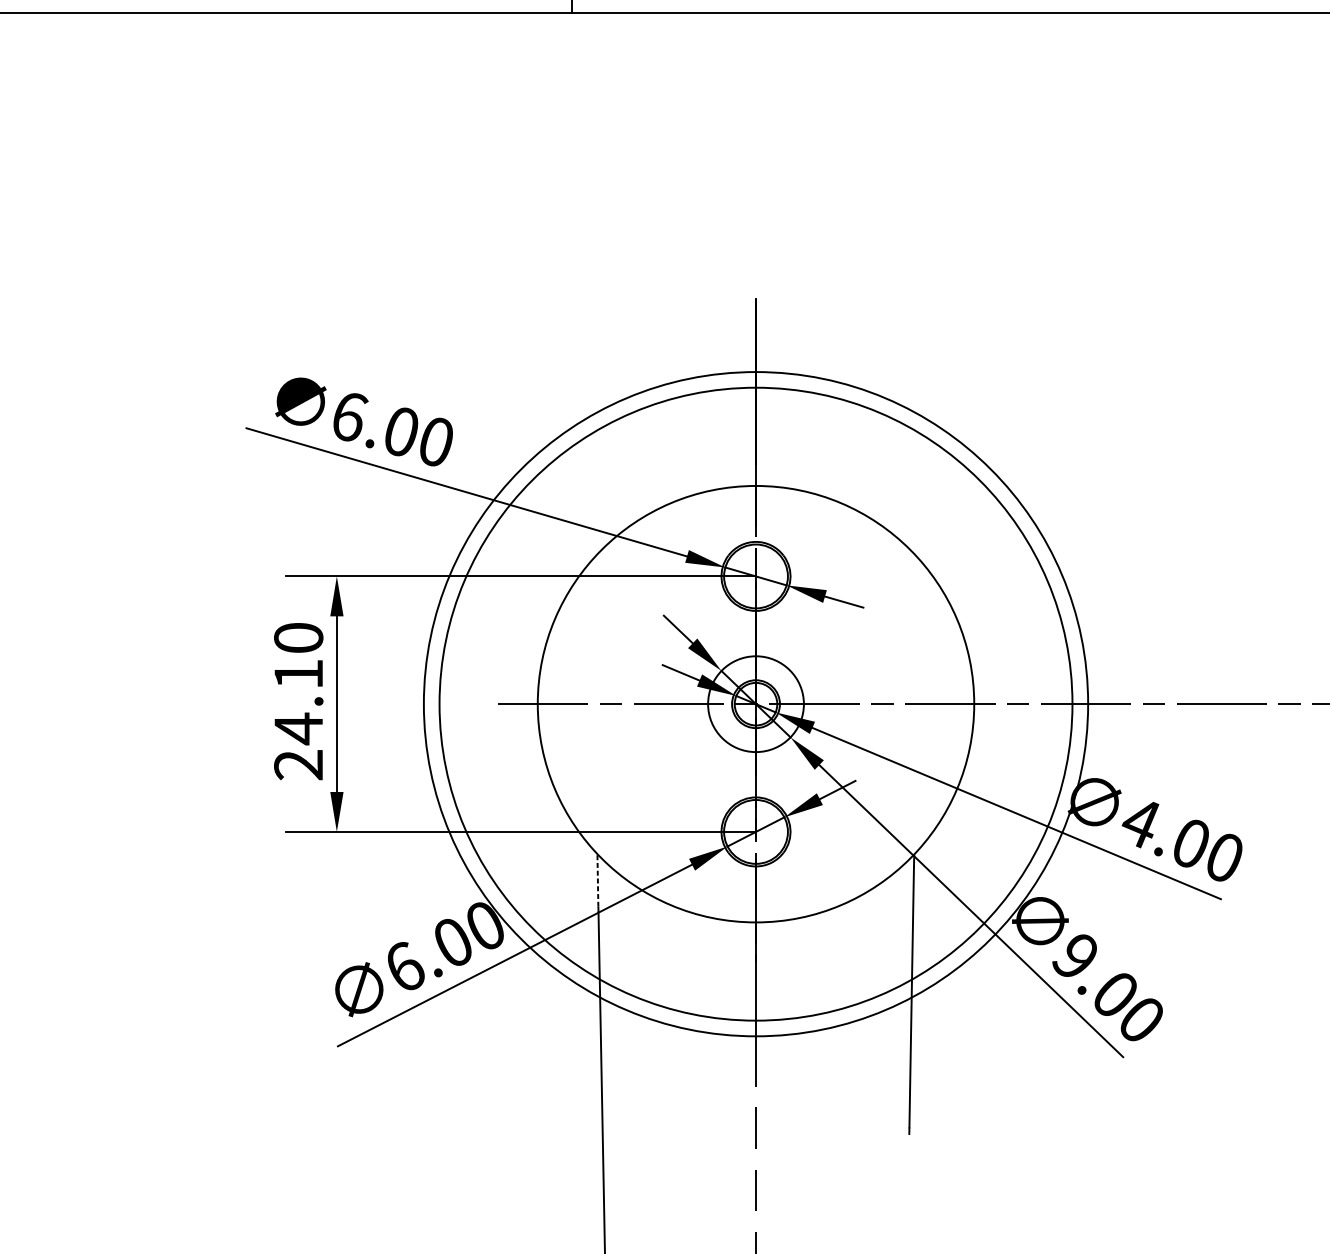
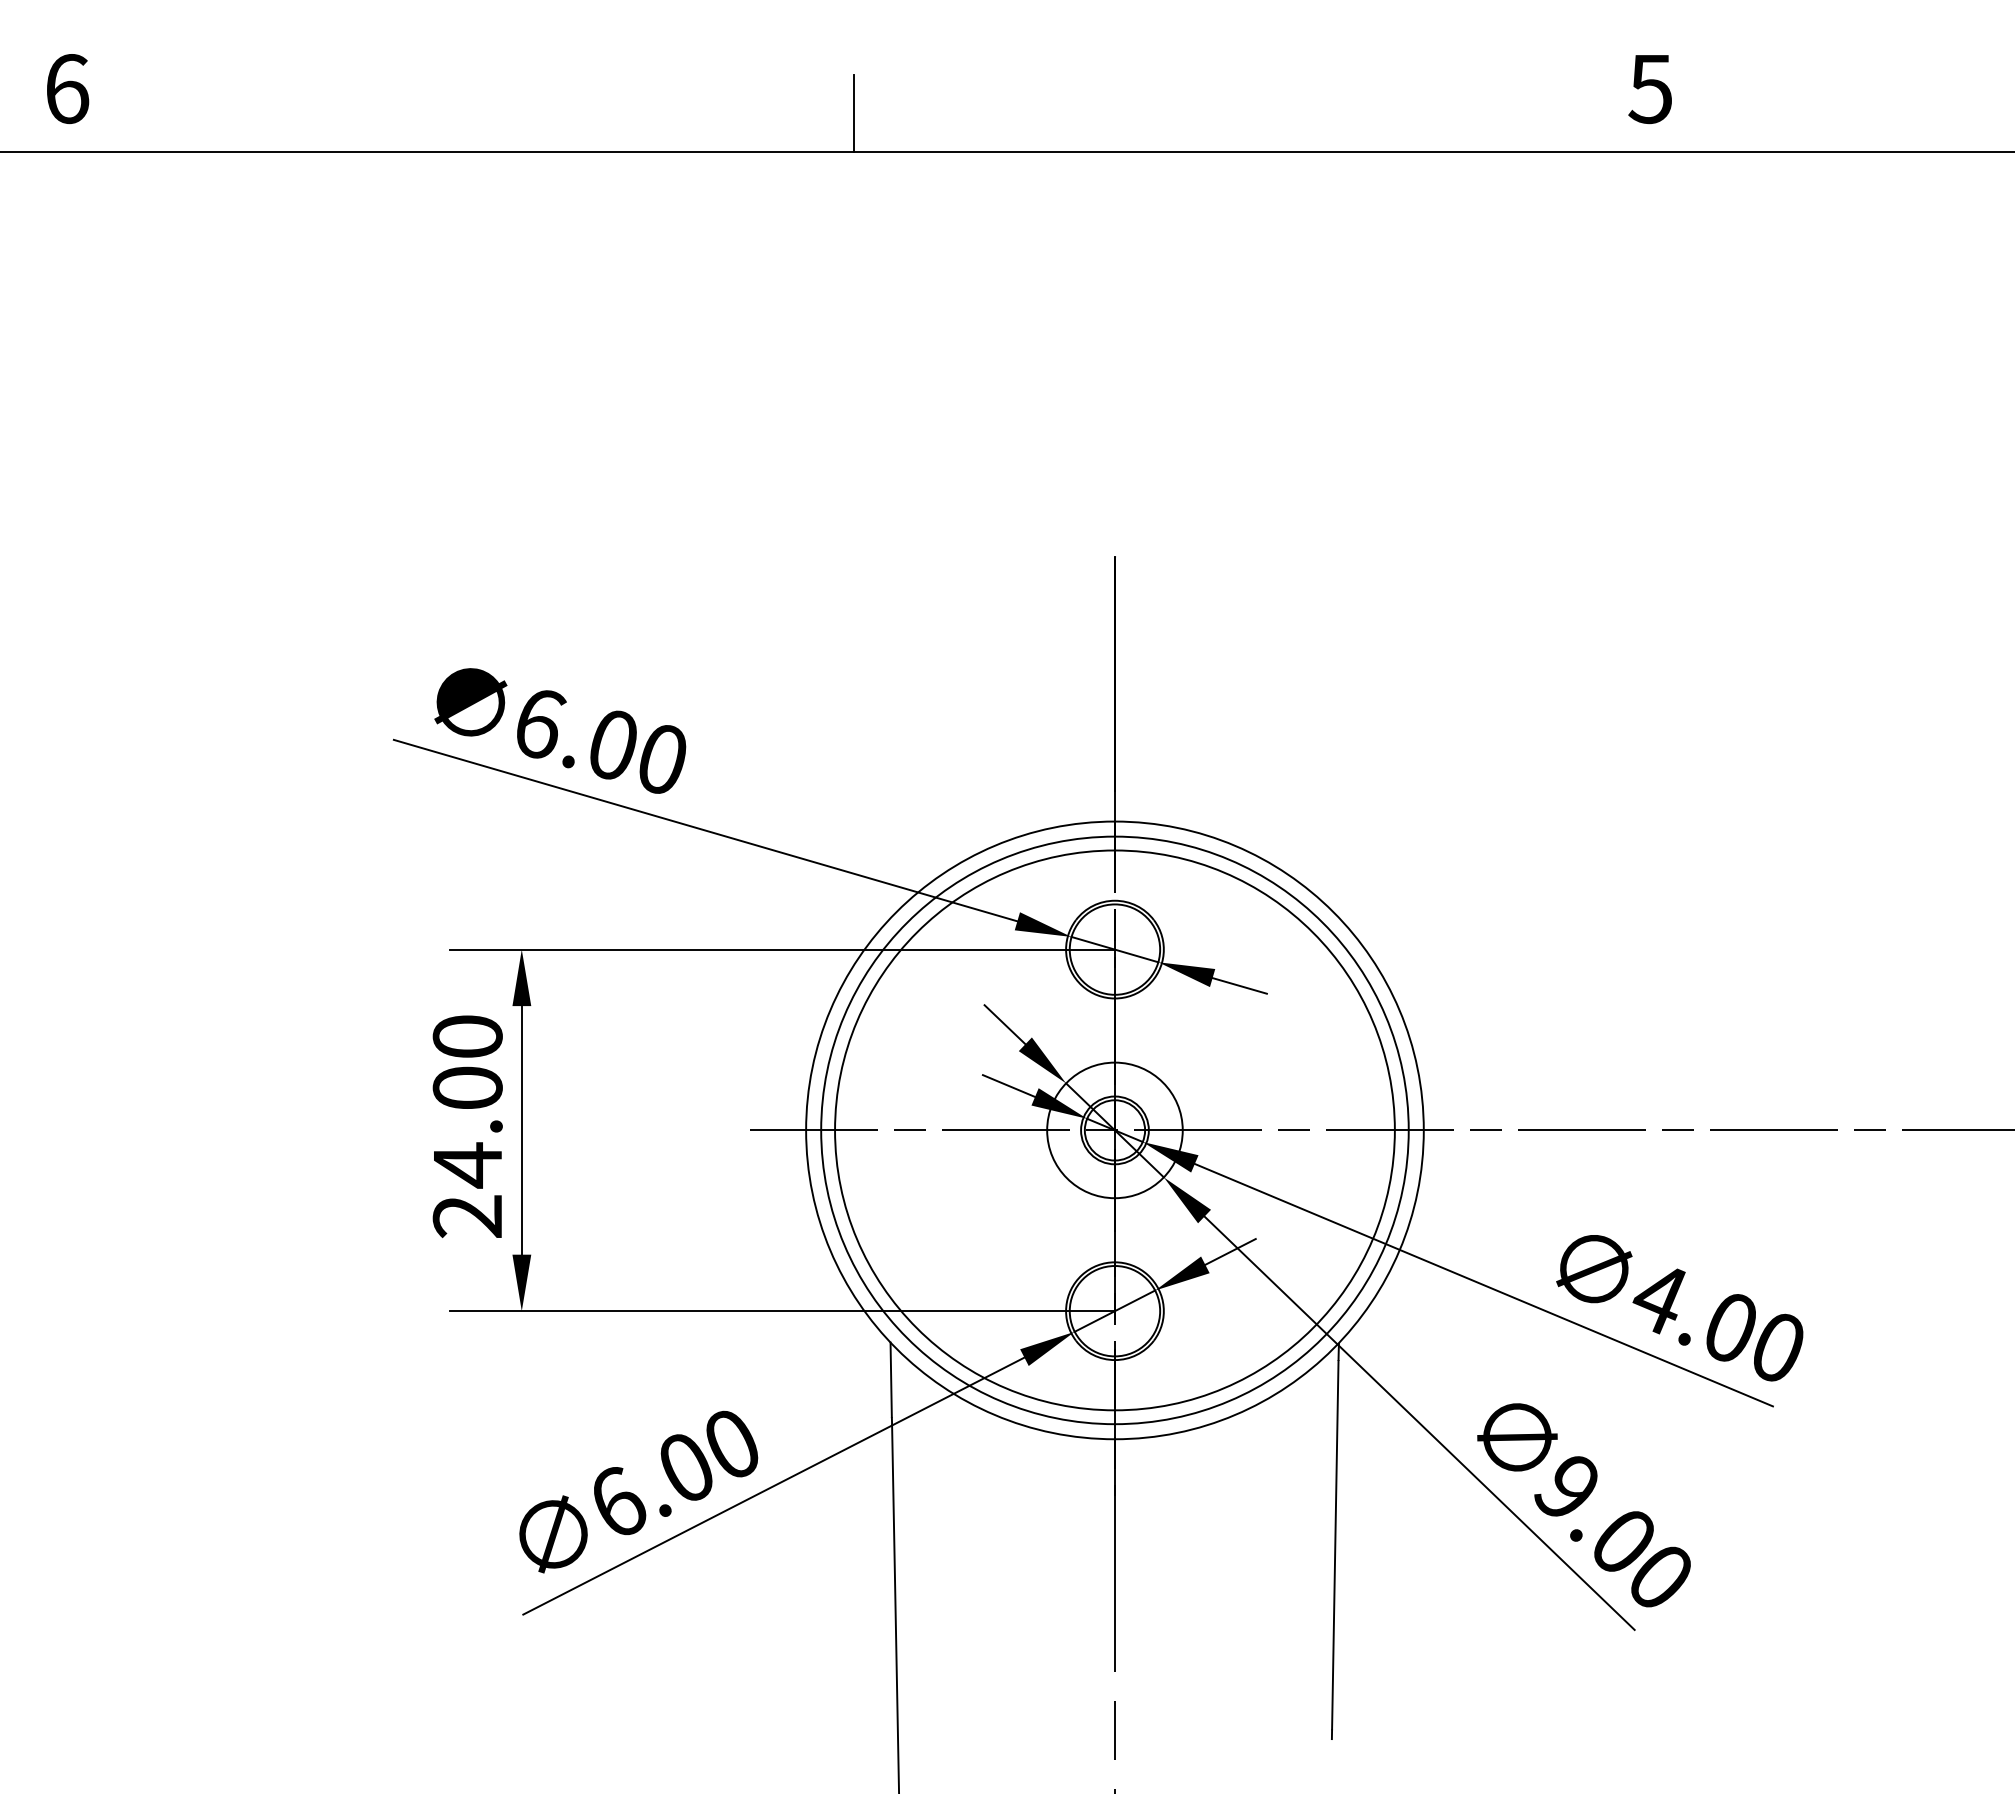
text: (298, 673) -> (467, 1087), 24.10 -> 24.00
circle: (755, 704) -> (1114, 1130), size x0.62
circle: (755, 704) -> (1114, 1130), size x0.62
line: (598, 880) -> (891, 1379), dashed -> solid

